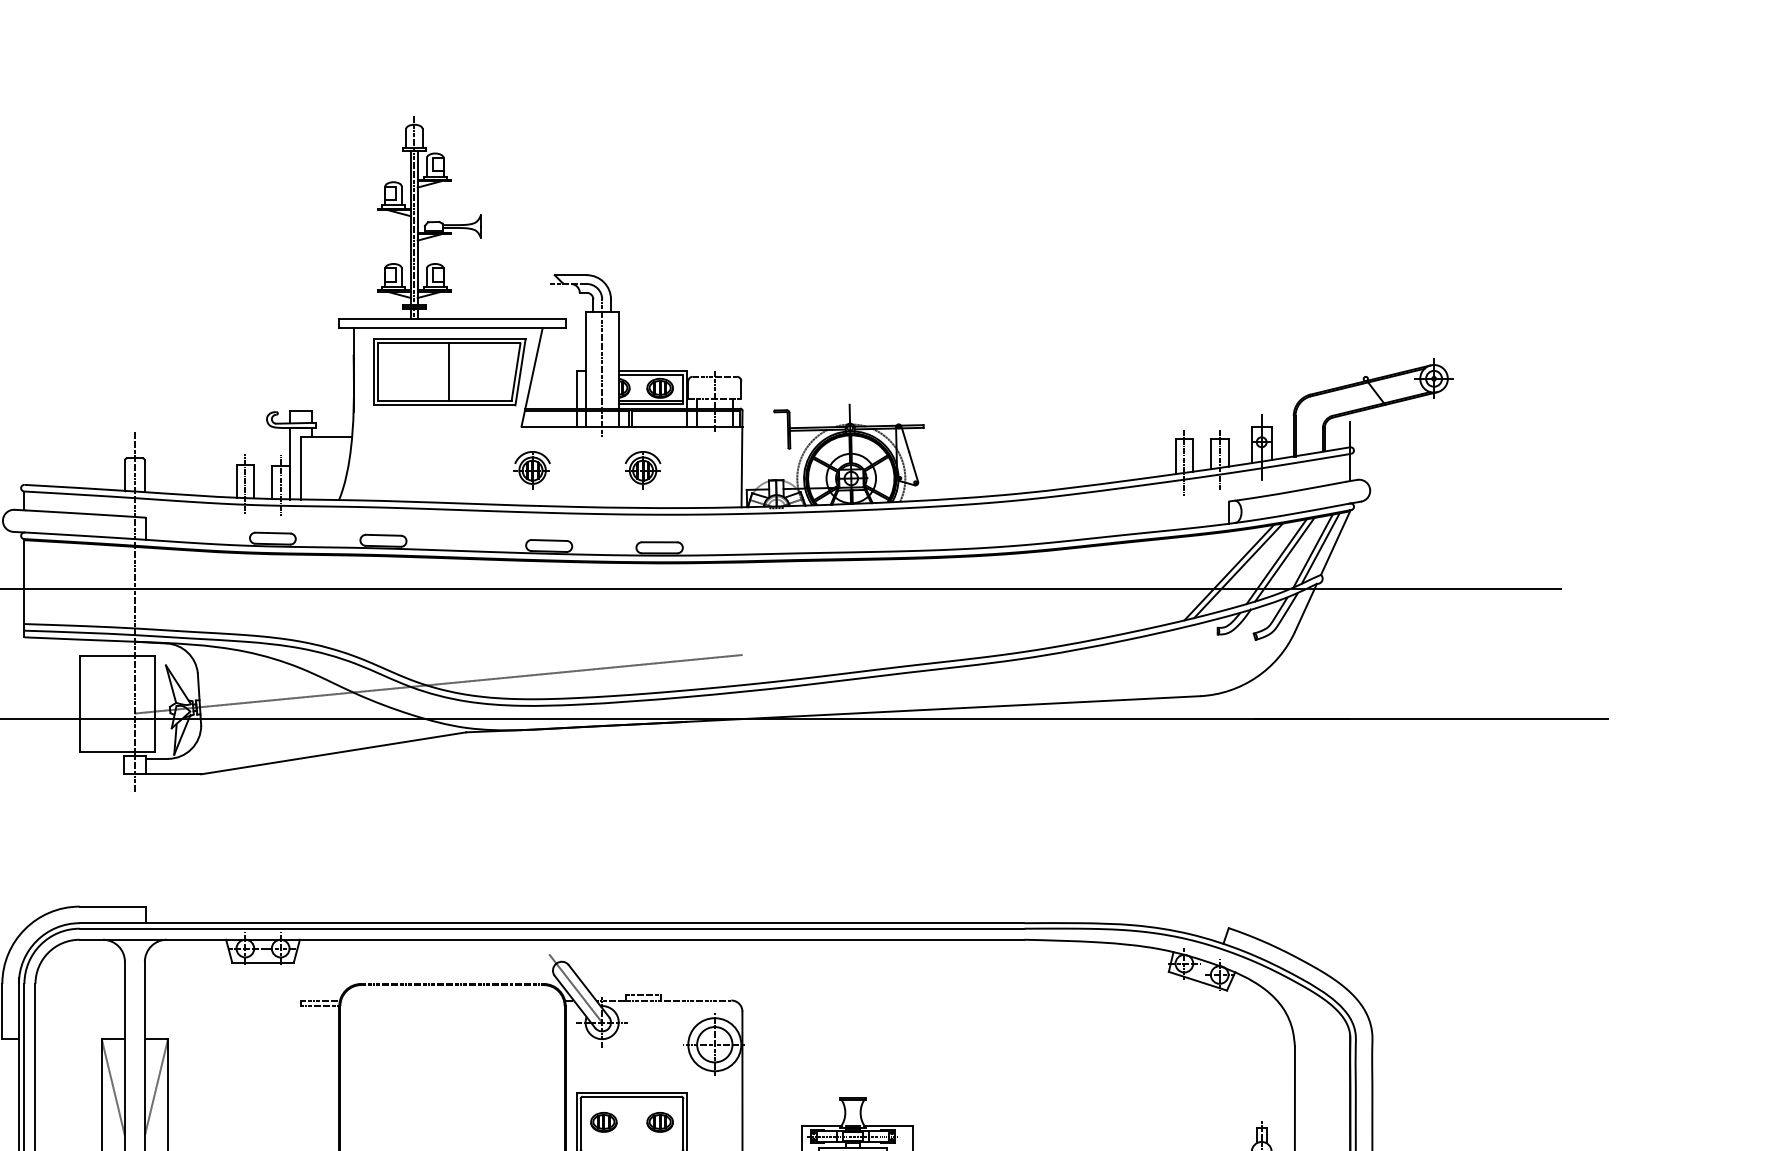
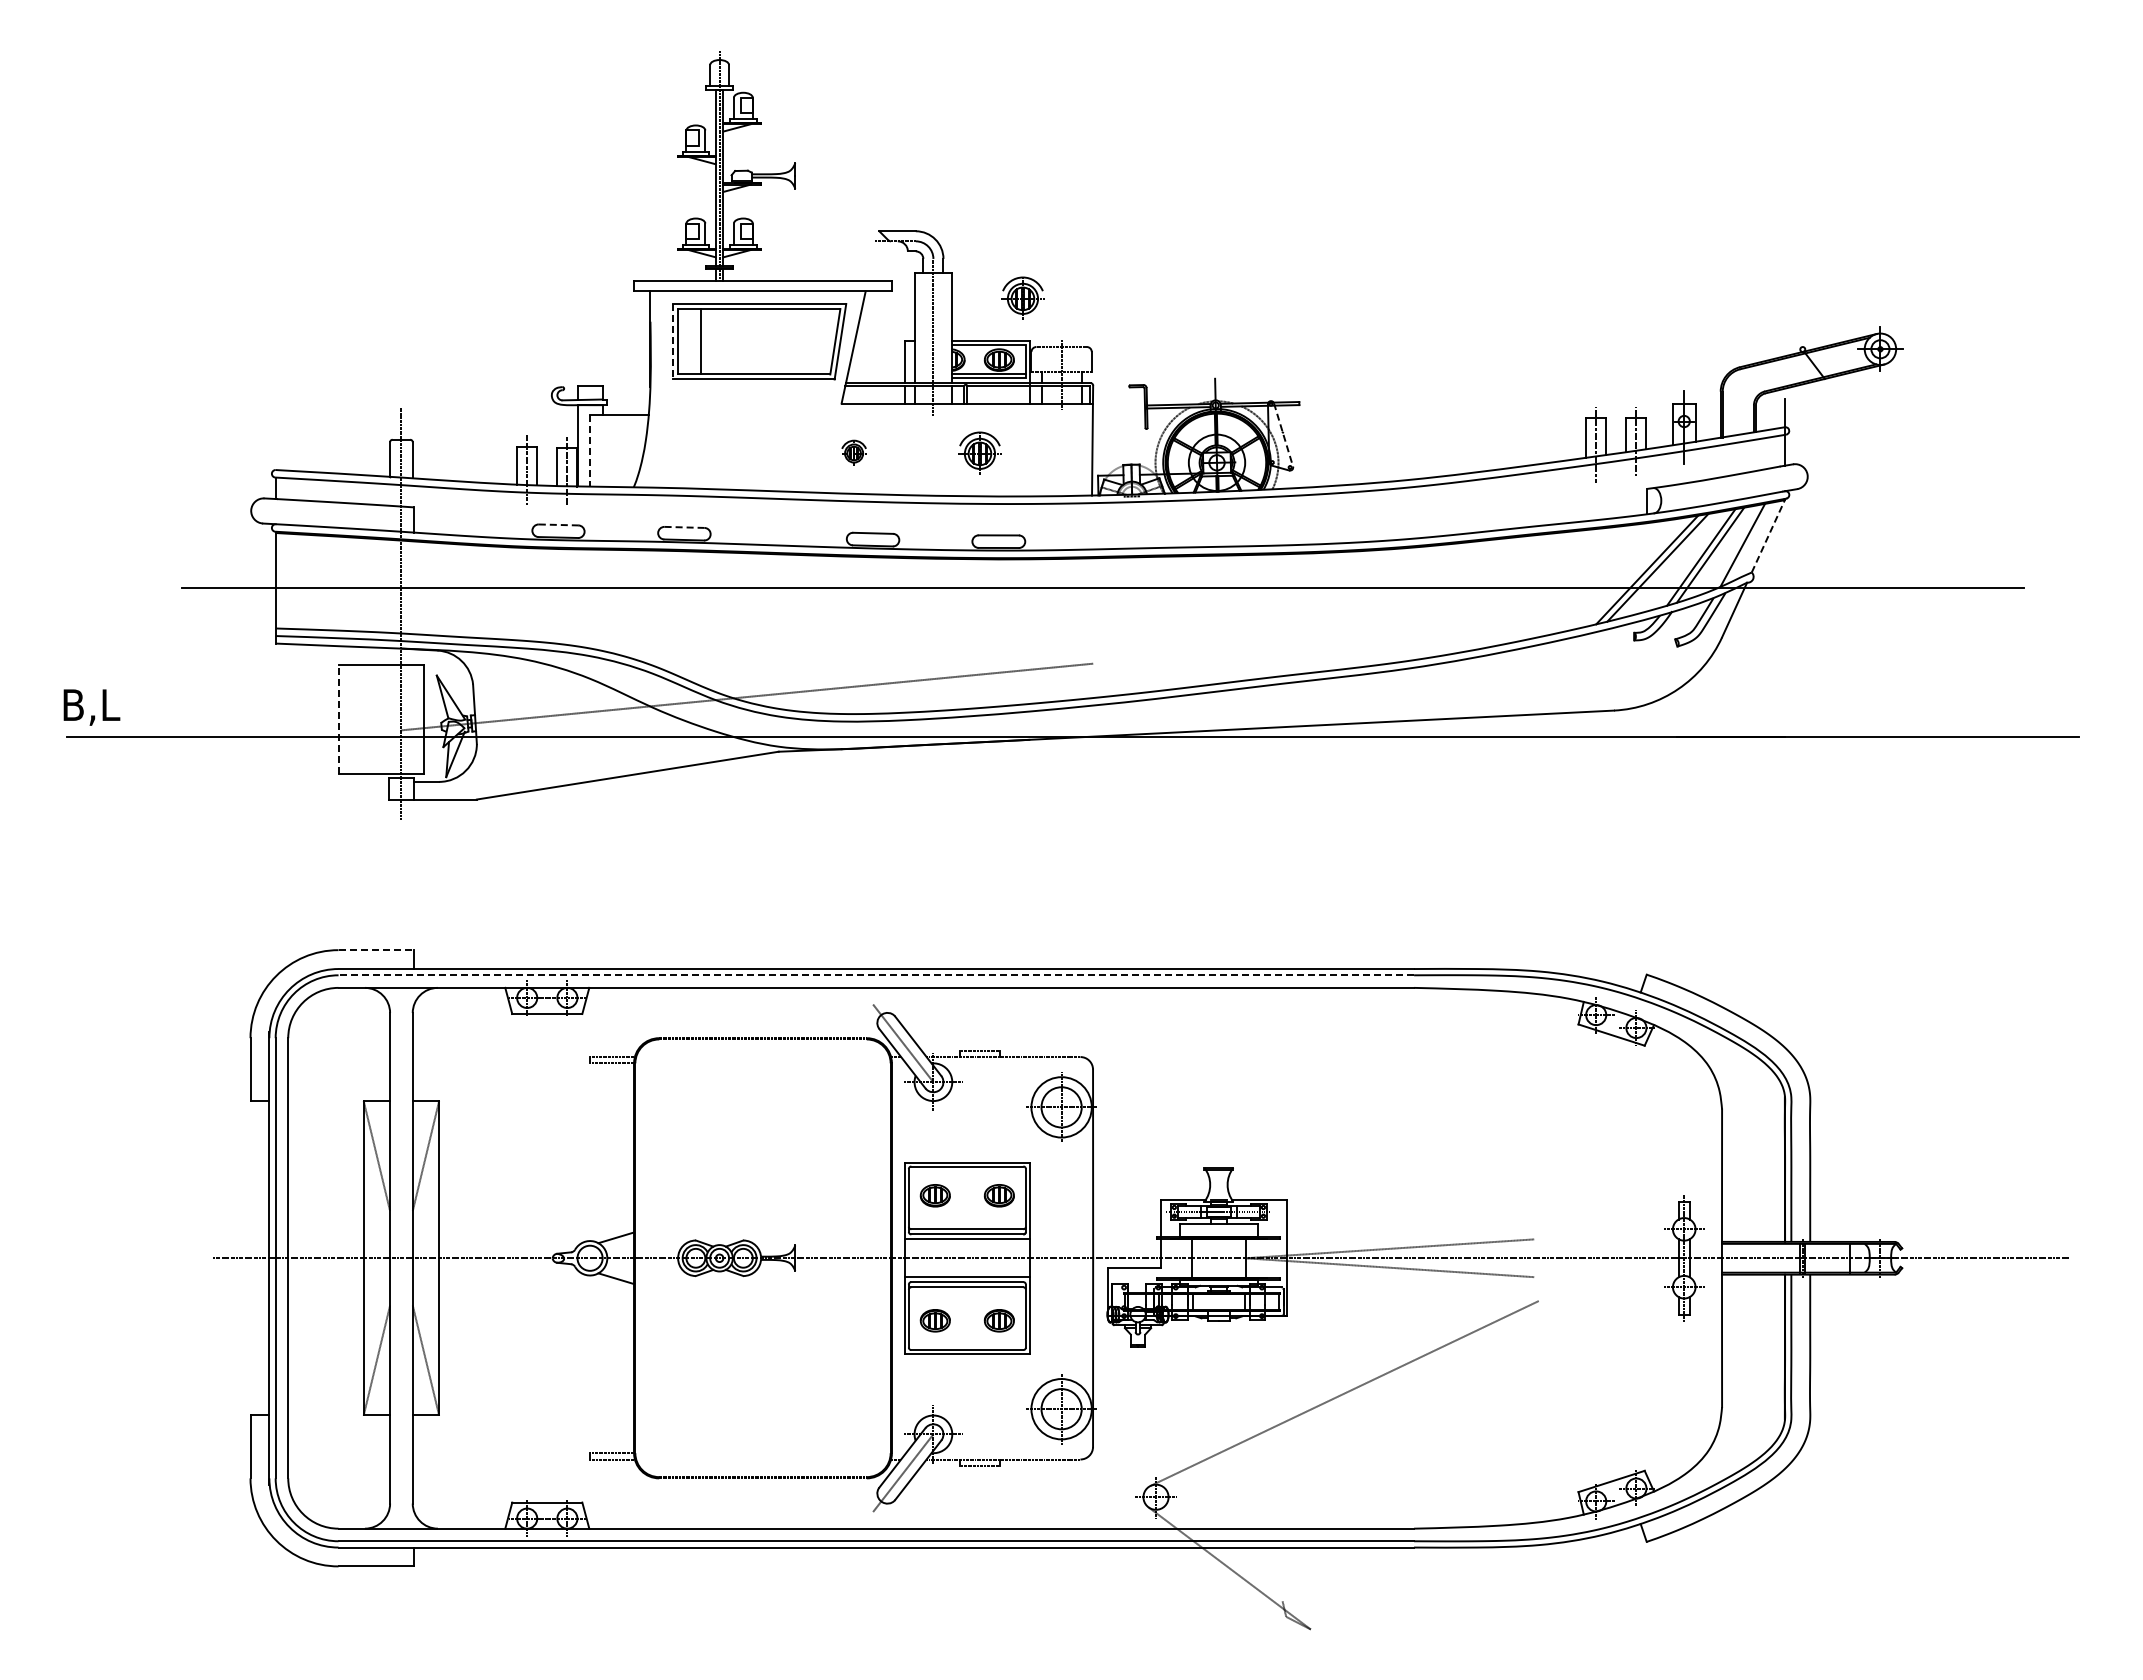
part: (680, 333) -> (1022, 297), added
line: (373, 371) -> (673, 341), solid -> dashed
line: (449, 371) -> (701, 341), moved
line: (909, 454) -> (1283, 435), solid -> dashed
line: (300, 468) -> (590, 451), solid -> dashed
part: (532, 469) -> (853, 452), size x0.6
line: (272, 532) -> (558, 524), solid -> dashed
line: (383, 535) -> (684, 527), solid -> dashed
line: (1335, 543) -> (1768, 536), solid -> dashed
line: (1320, 548) -> (1751, 542), removed
line: (79, 704) -> (338, 719), solid -> dashed
line: (113, 906) -> (376, 950), solid -> dashed
line: (552, 928) -> (876, 975), solid -> dashed

